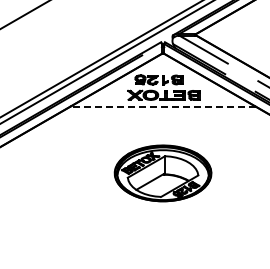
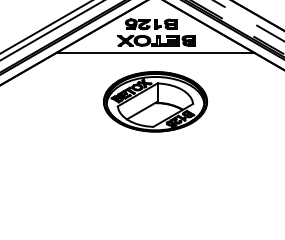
line: (163, 106) -> (155, 52), dashed -> solid
part: (162, 173) -> (154, 101), moved

